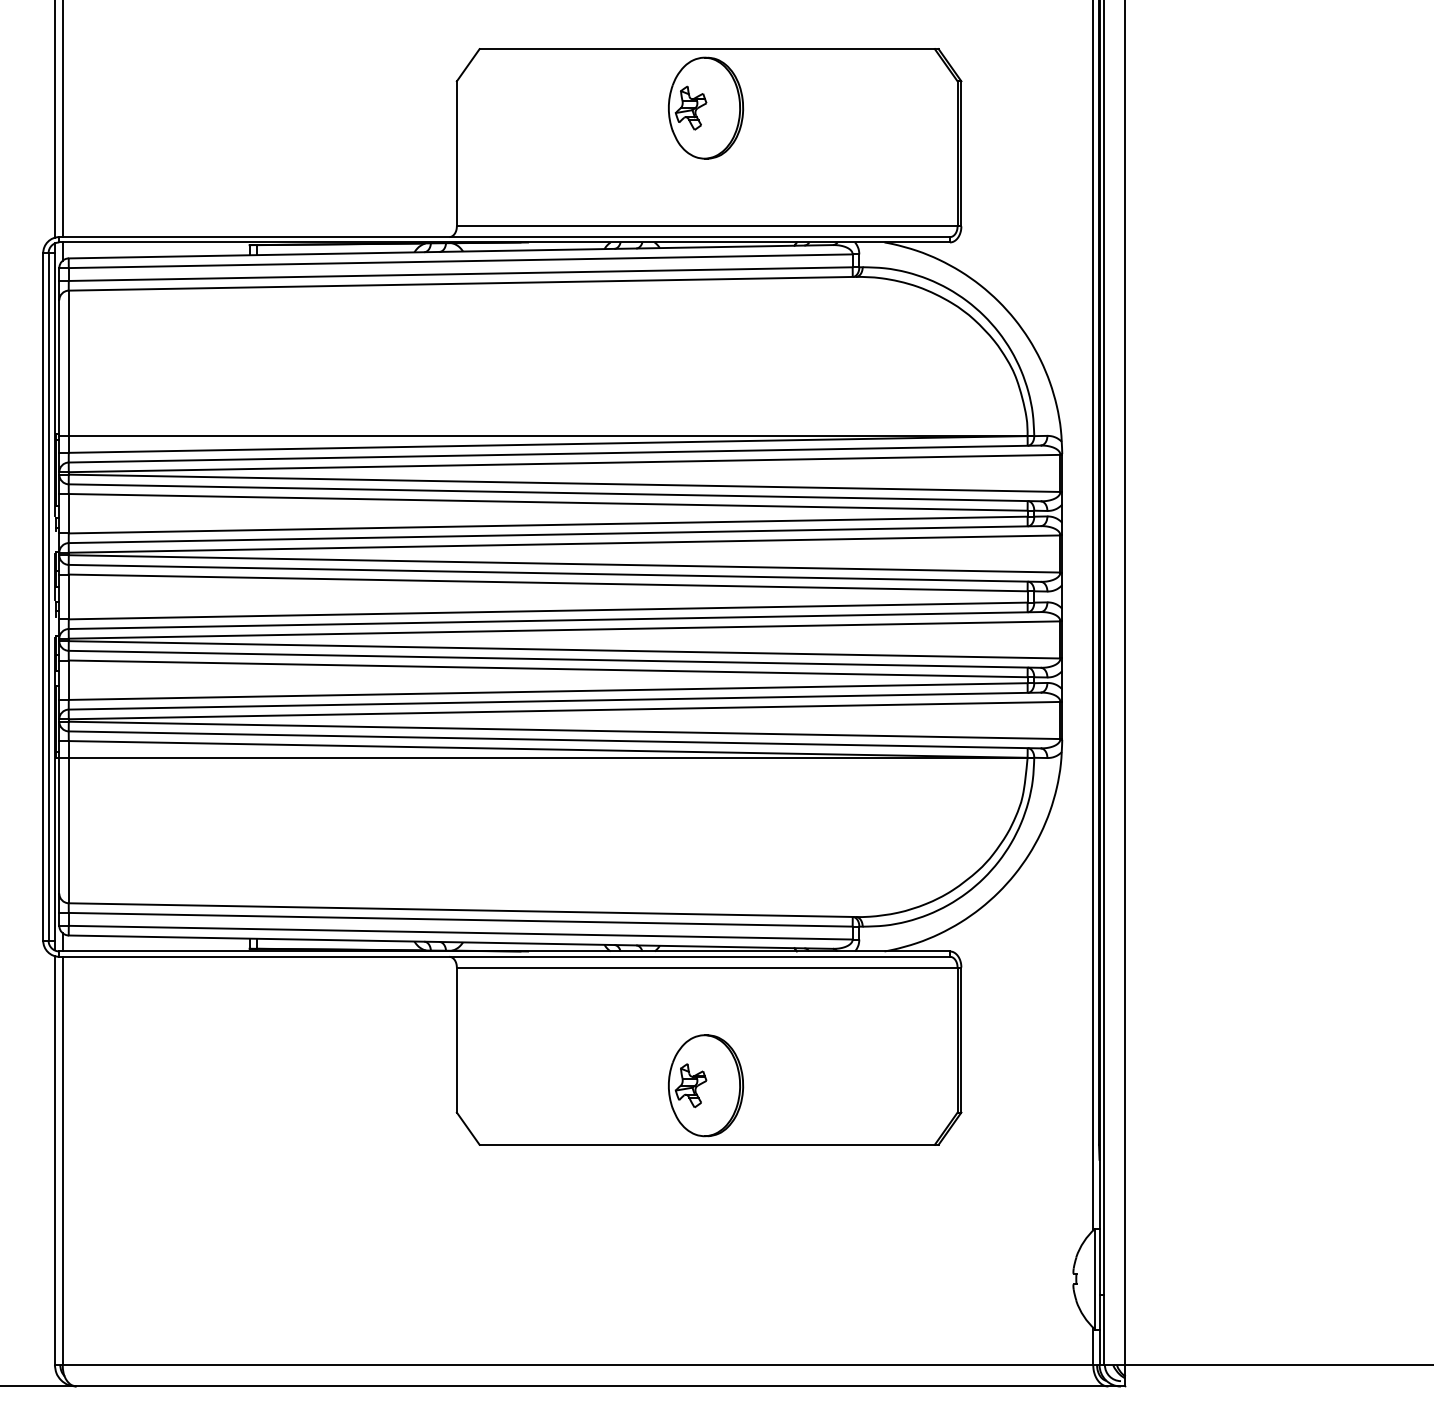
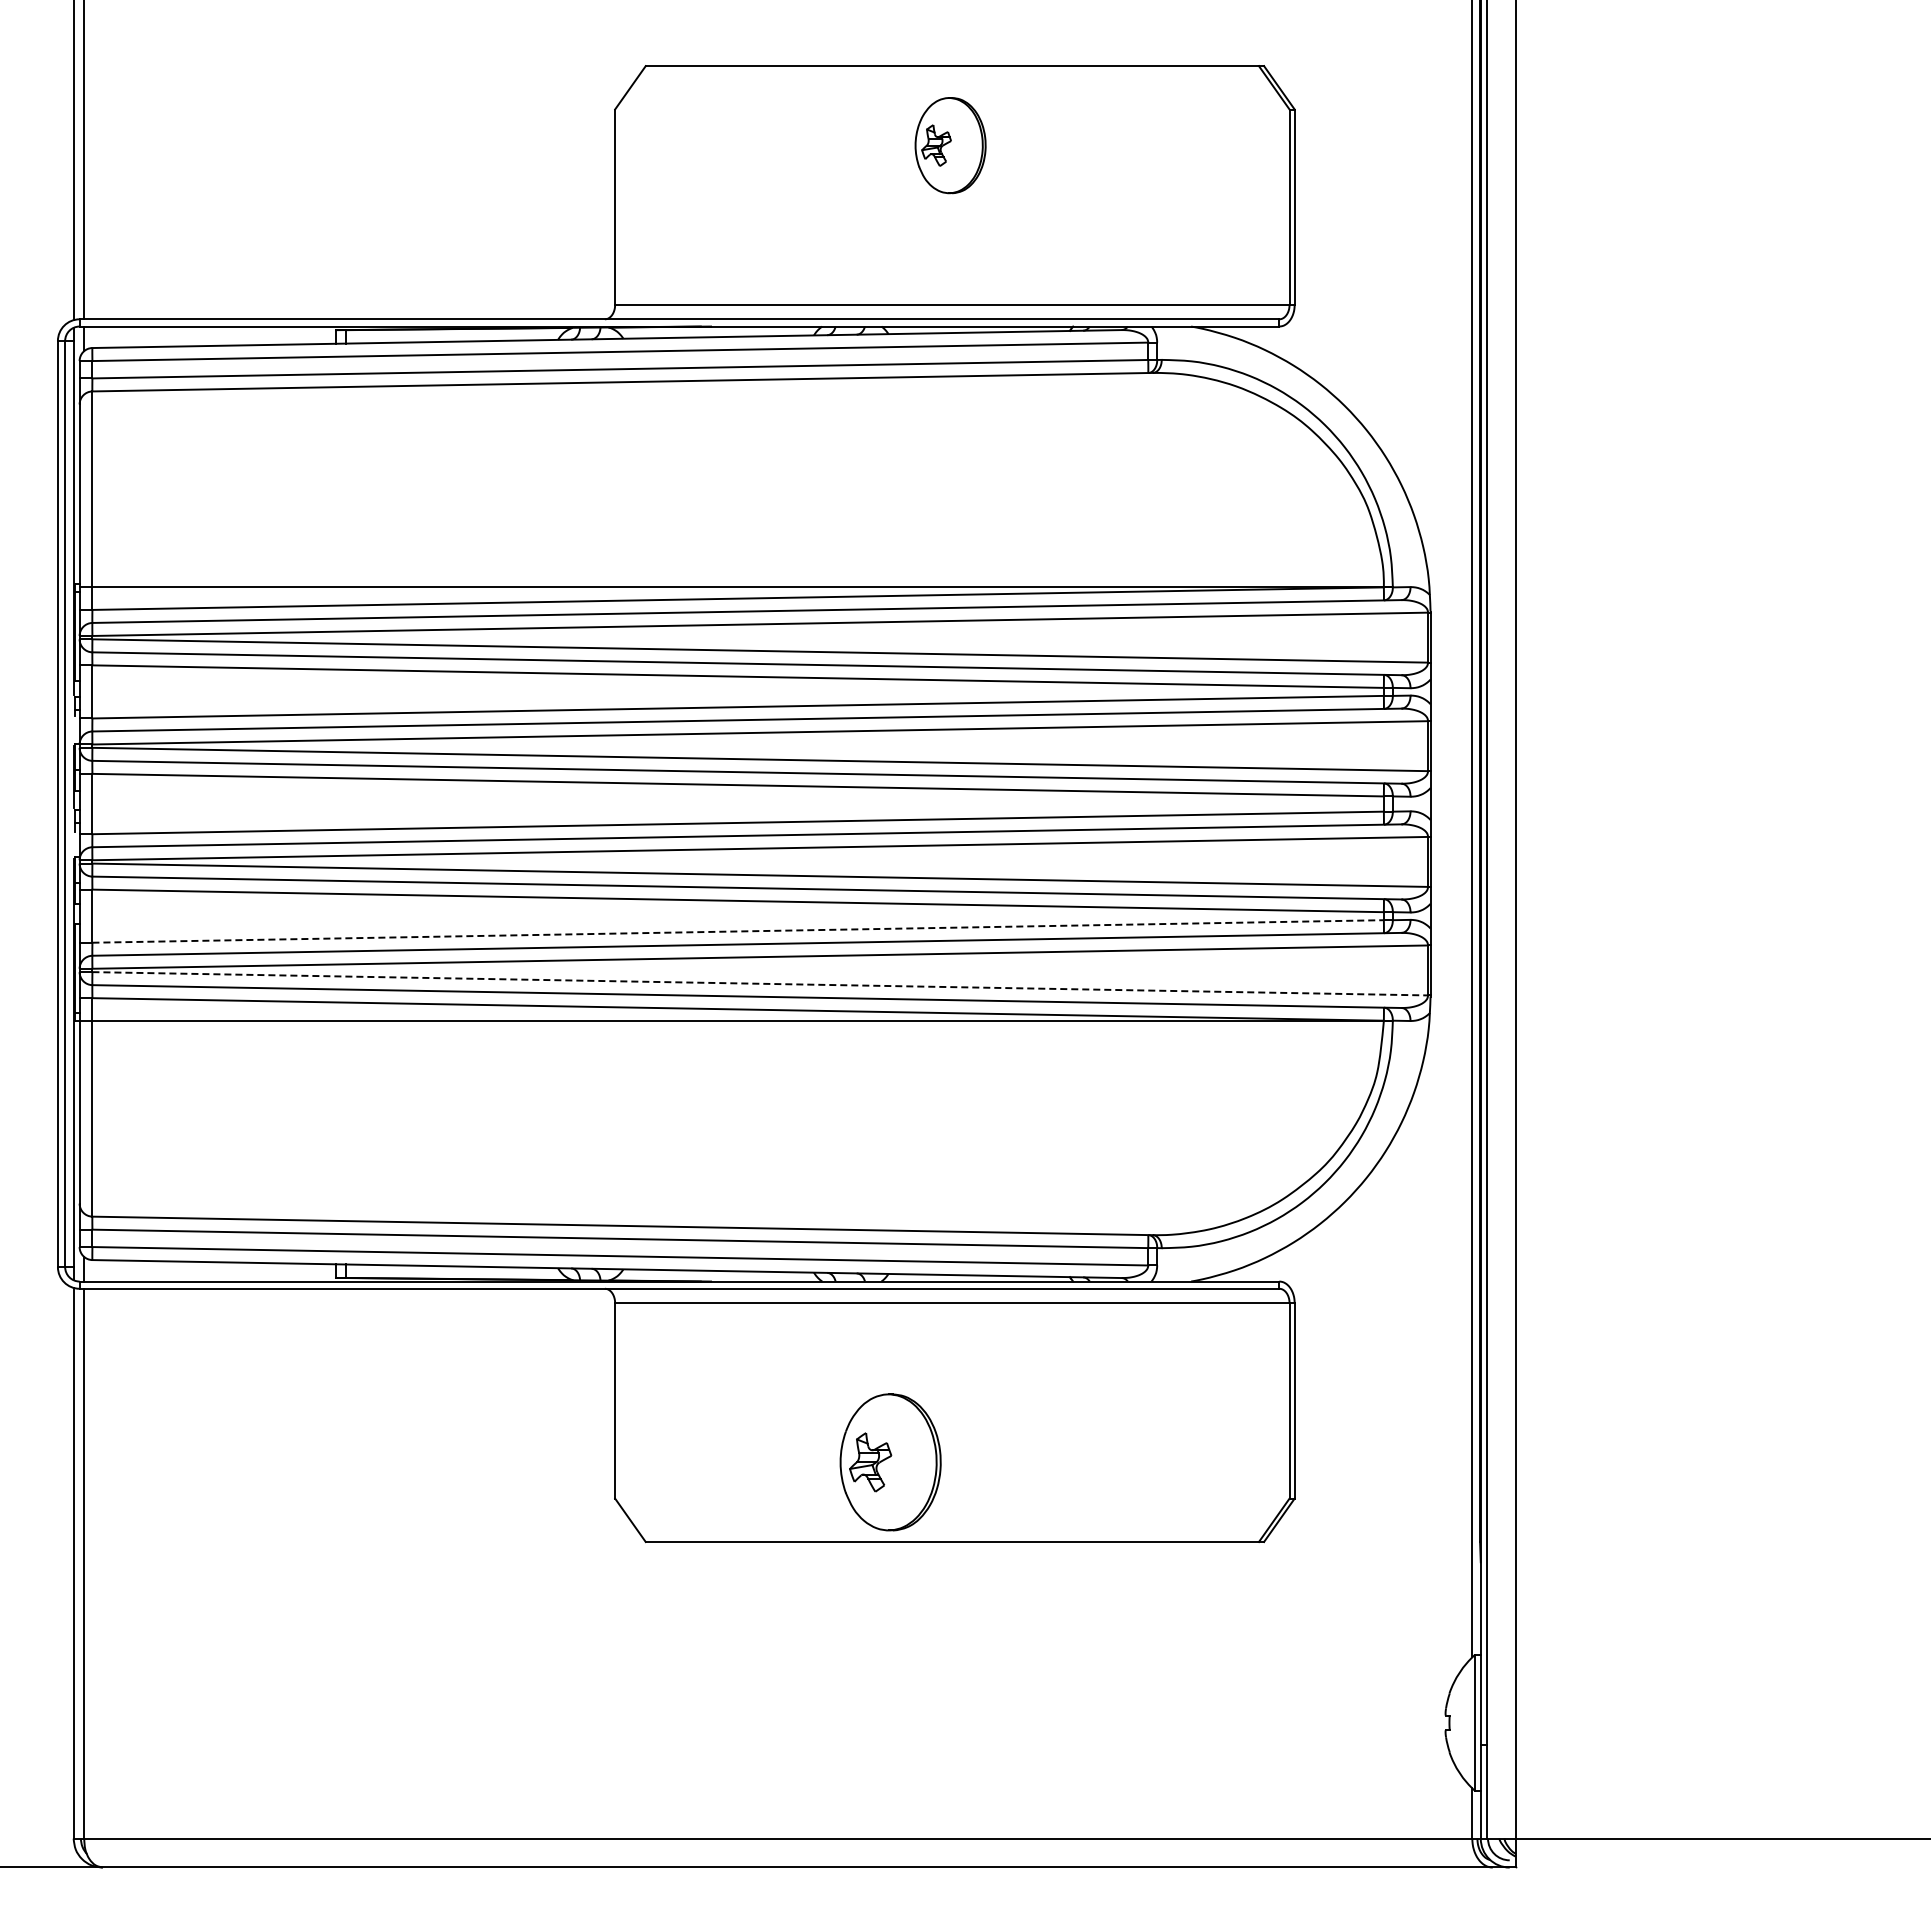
part: (705, 108) -> (950, 145), size x0.7
line: (548, 691) -> (738, 931), solid -> dashed
line: (564, 730) -> (760, 983), solid -> dashed
part: (705, 1085) -> (890, 1462), moved

